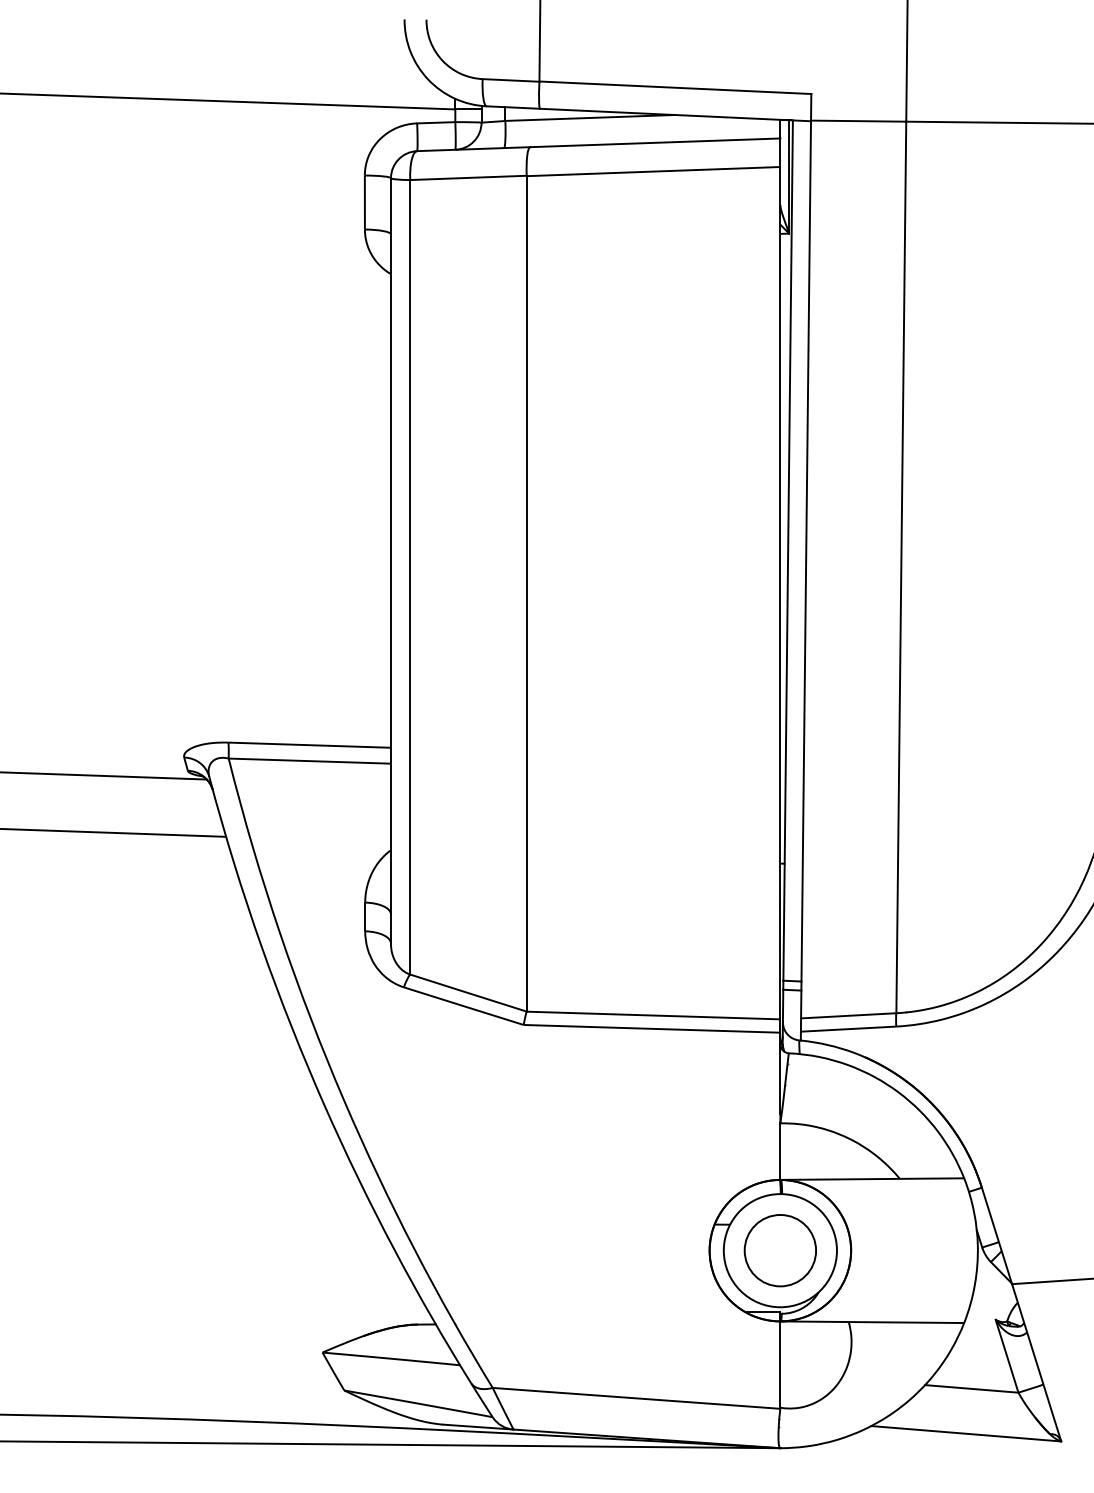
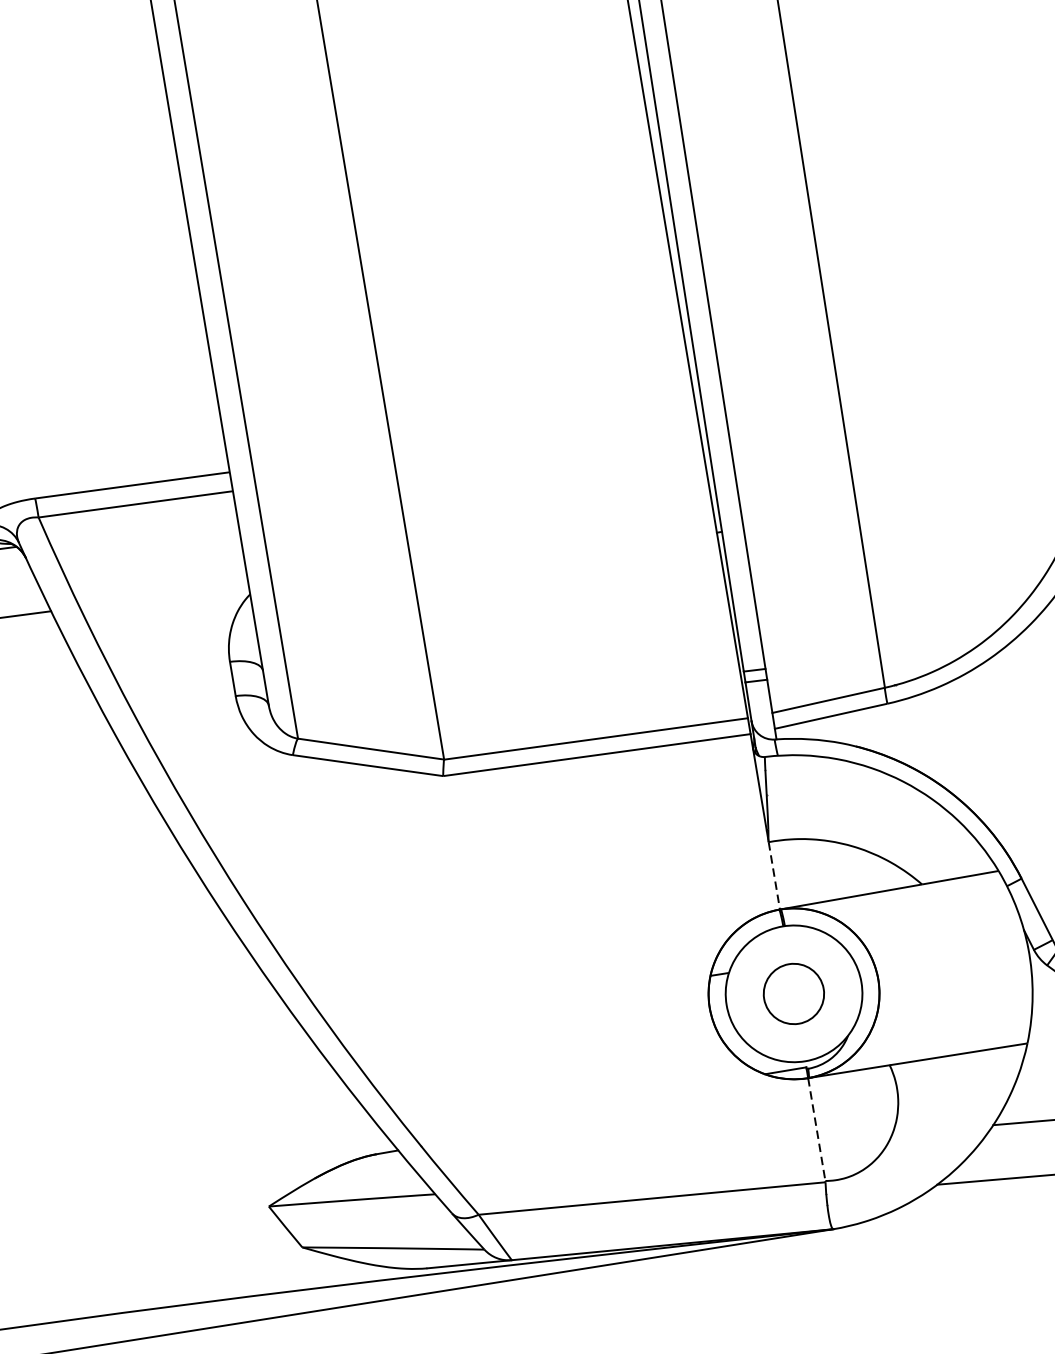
line: (780, 1152) -> (774, 876), solid -> dashed
circle: (779, 1250) -> (792, 993), size x0.7
line: (780, 1365) -> (817, 1130), solid -> dashed

